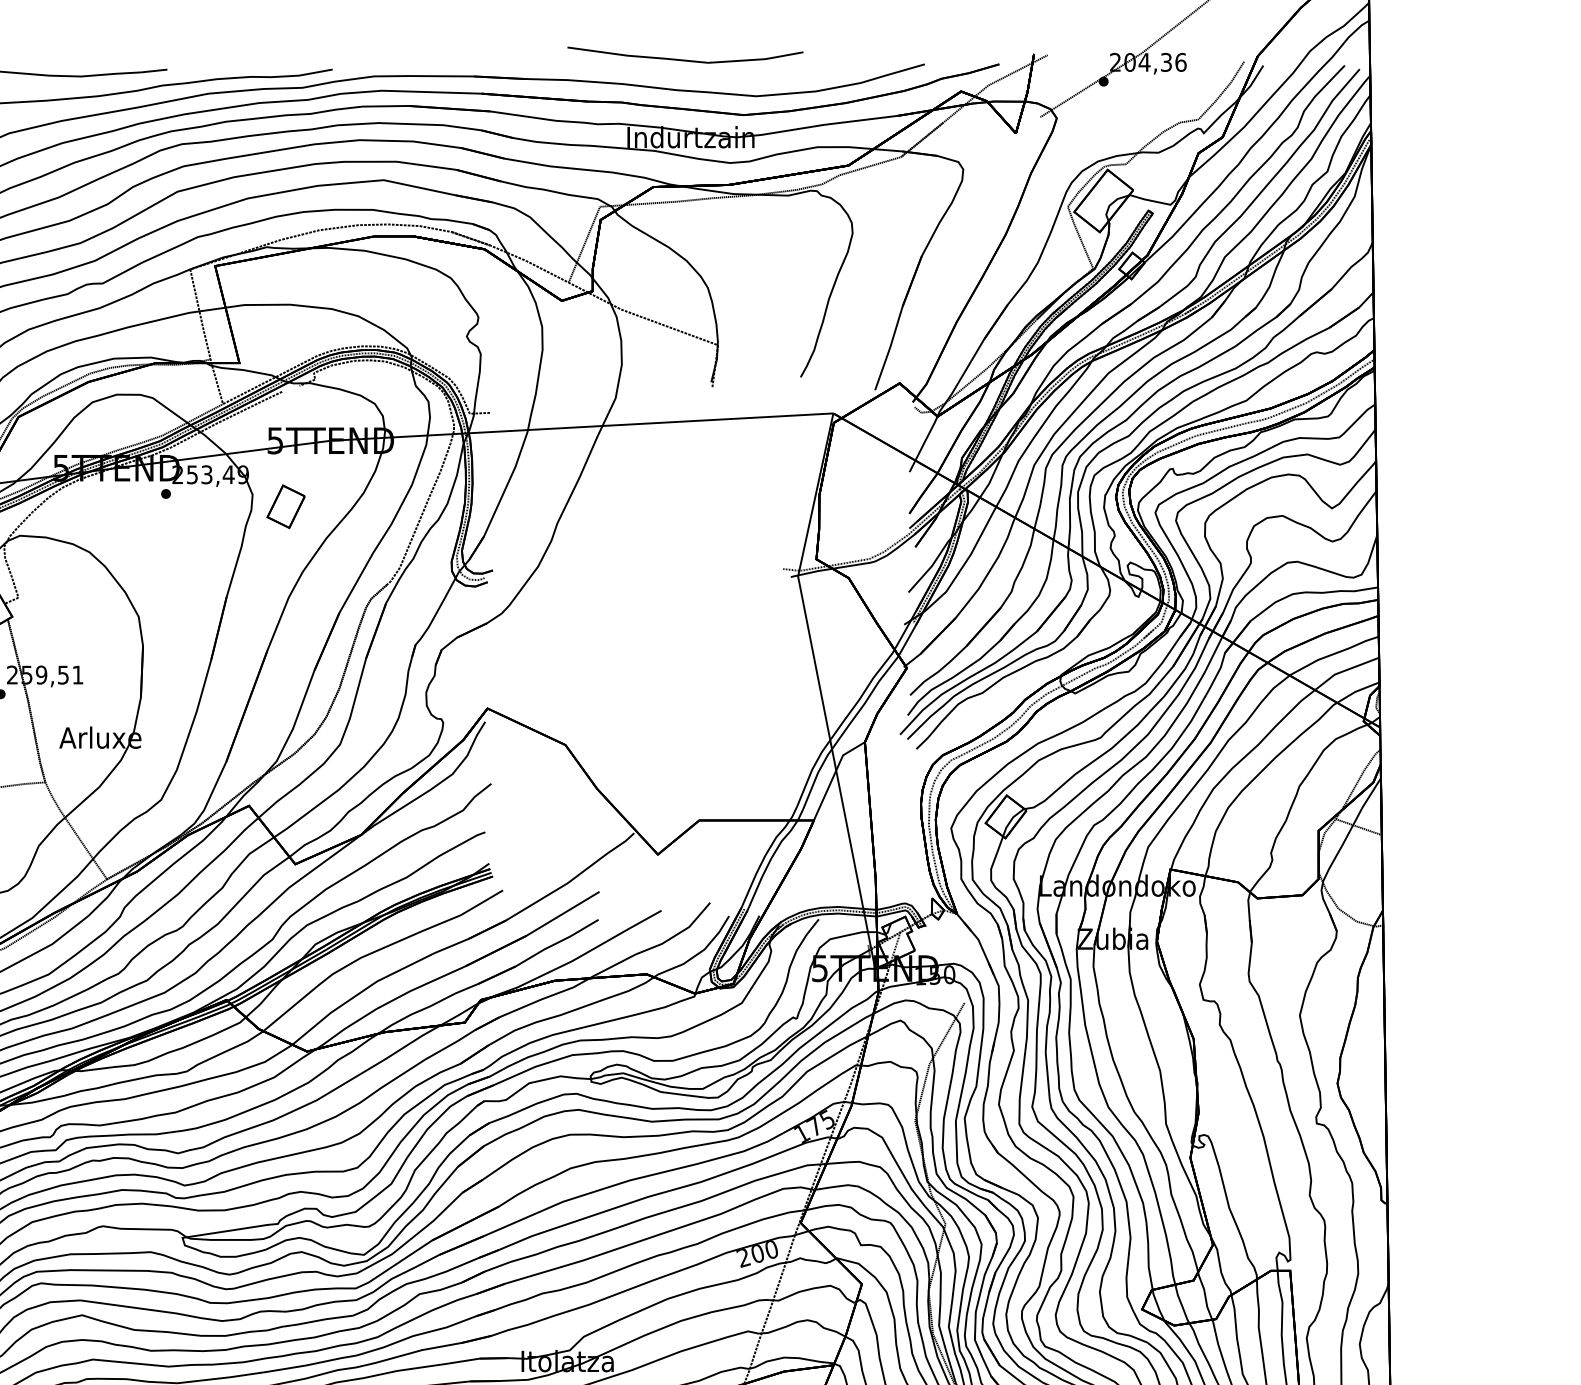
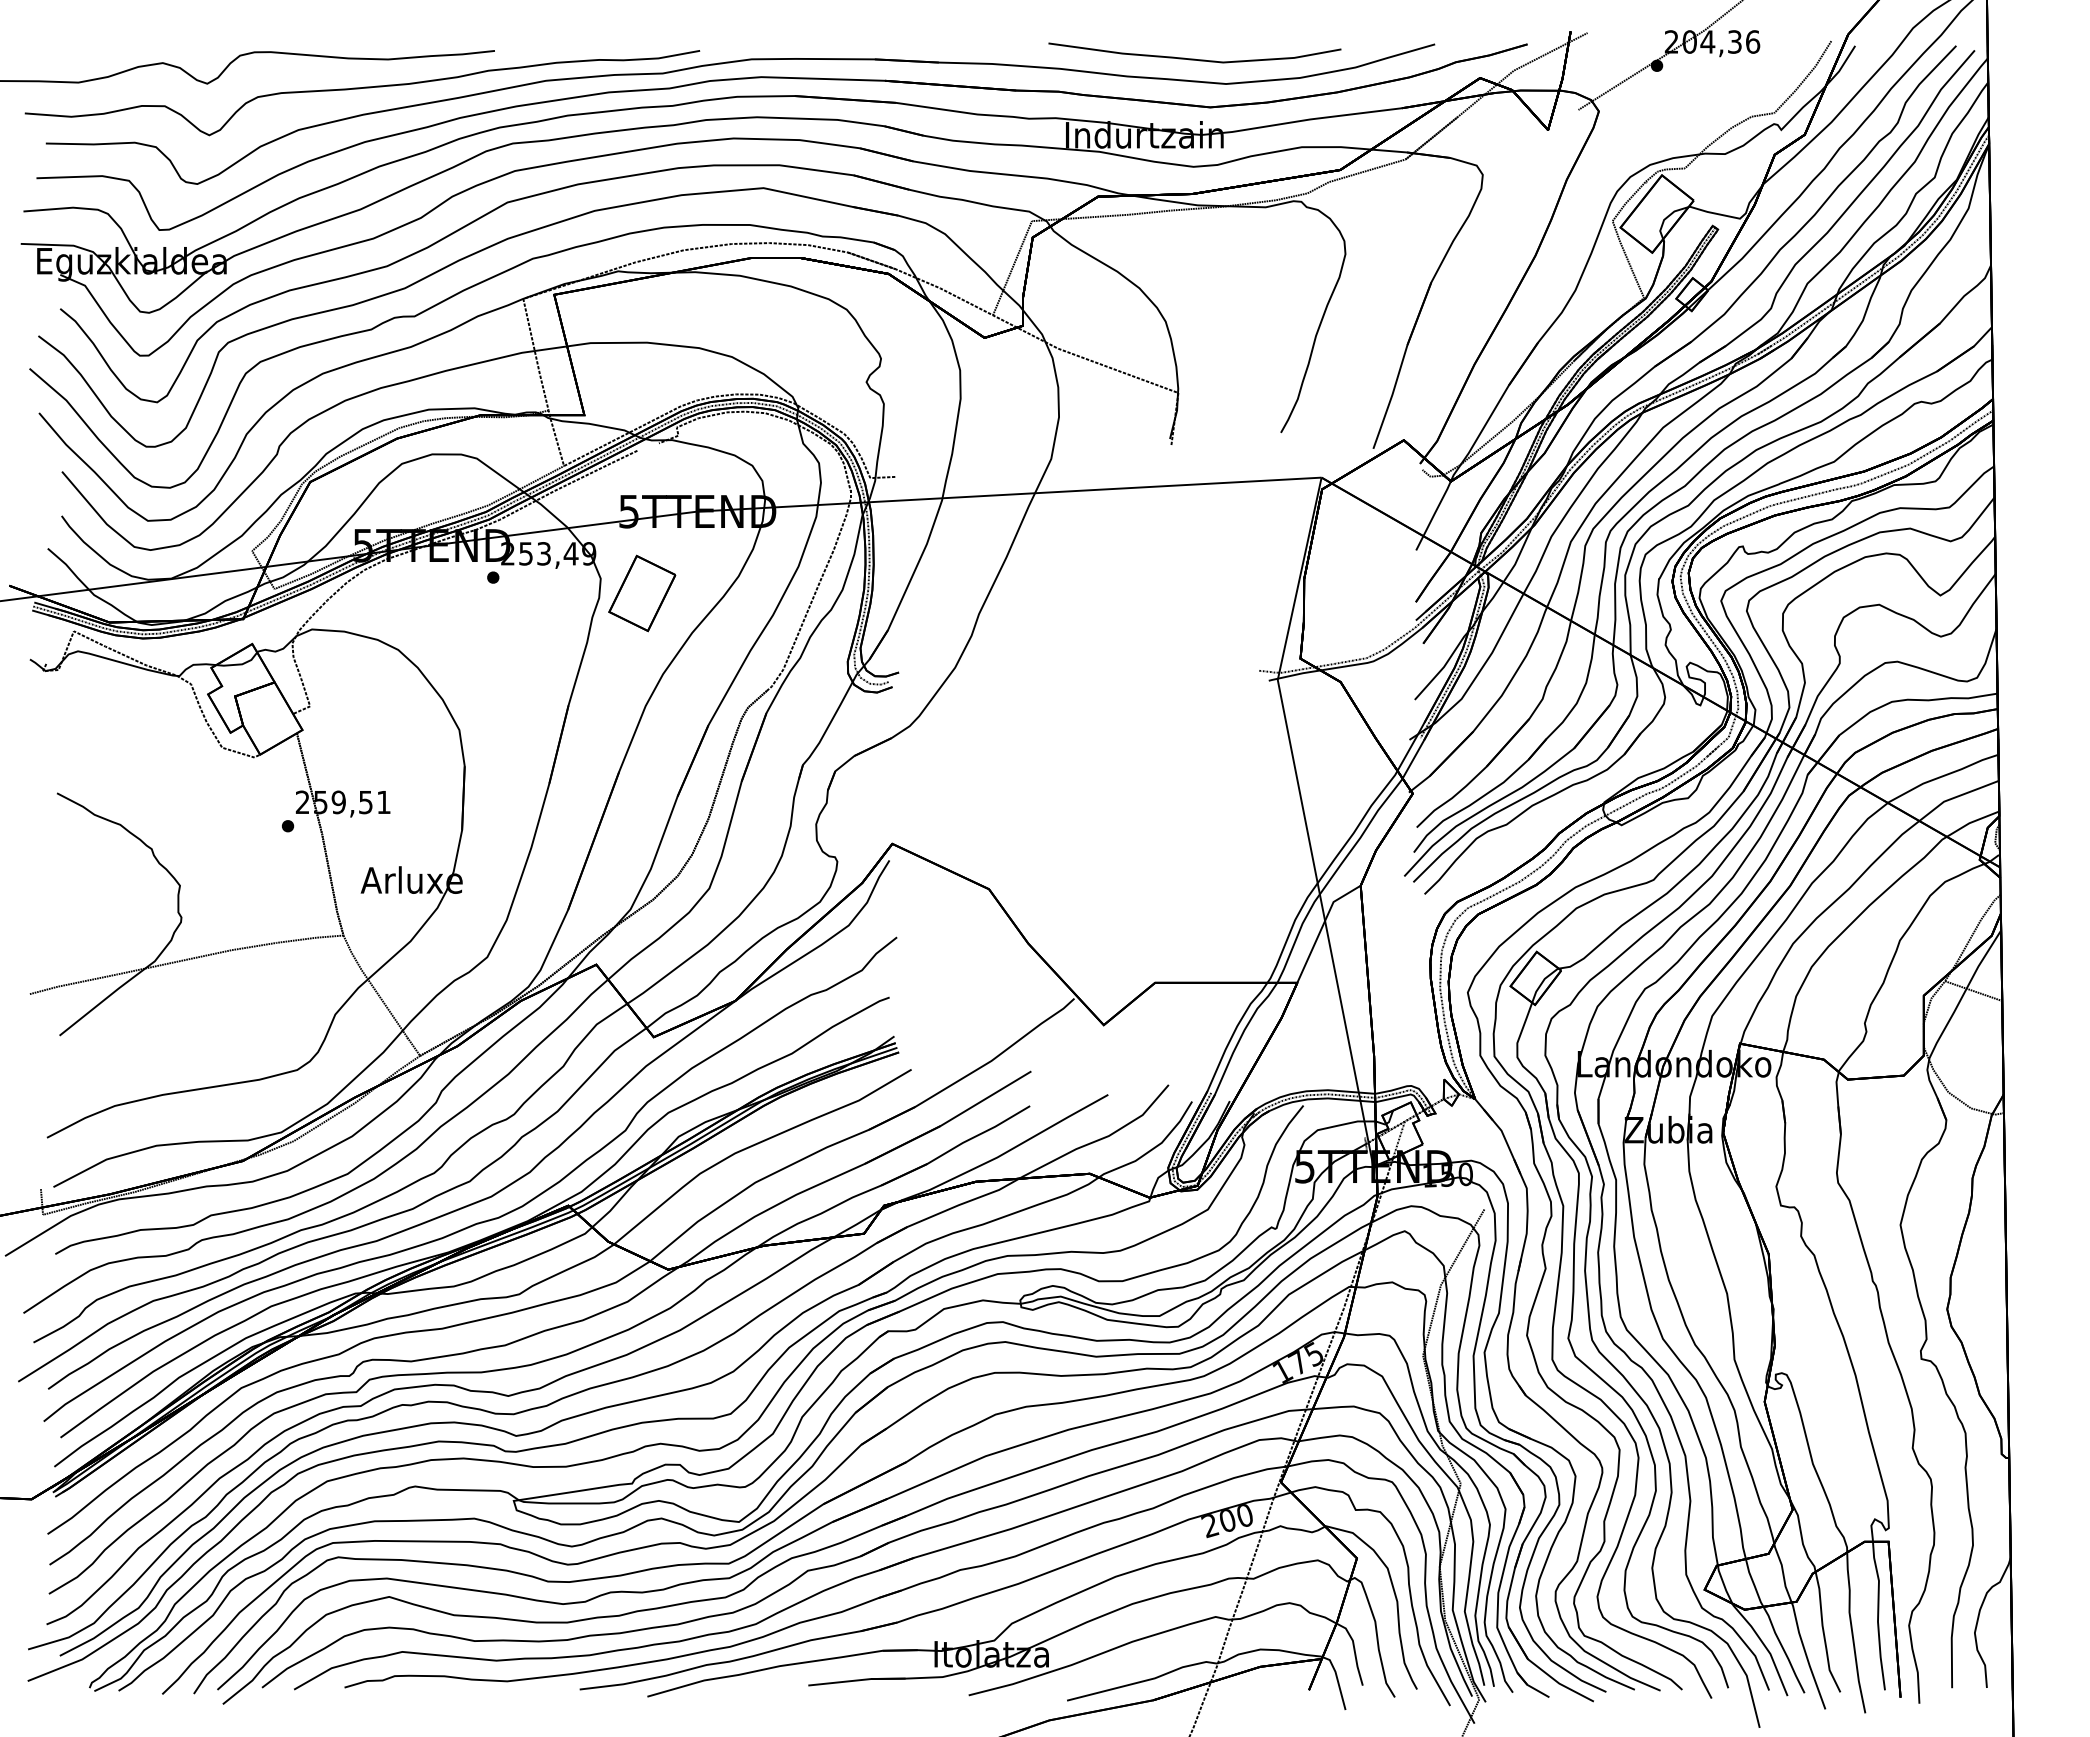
part: (685, 54) -> (1194, 52), moved
part: (286, 506) -> (642, 593), size x1.43

